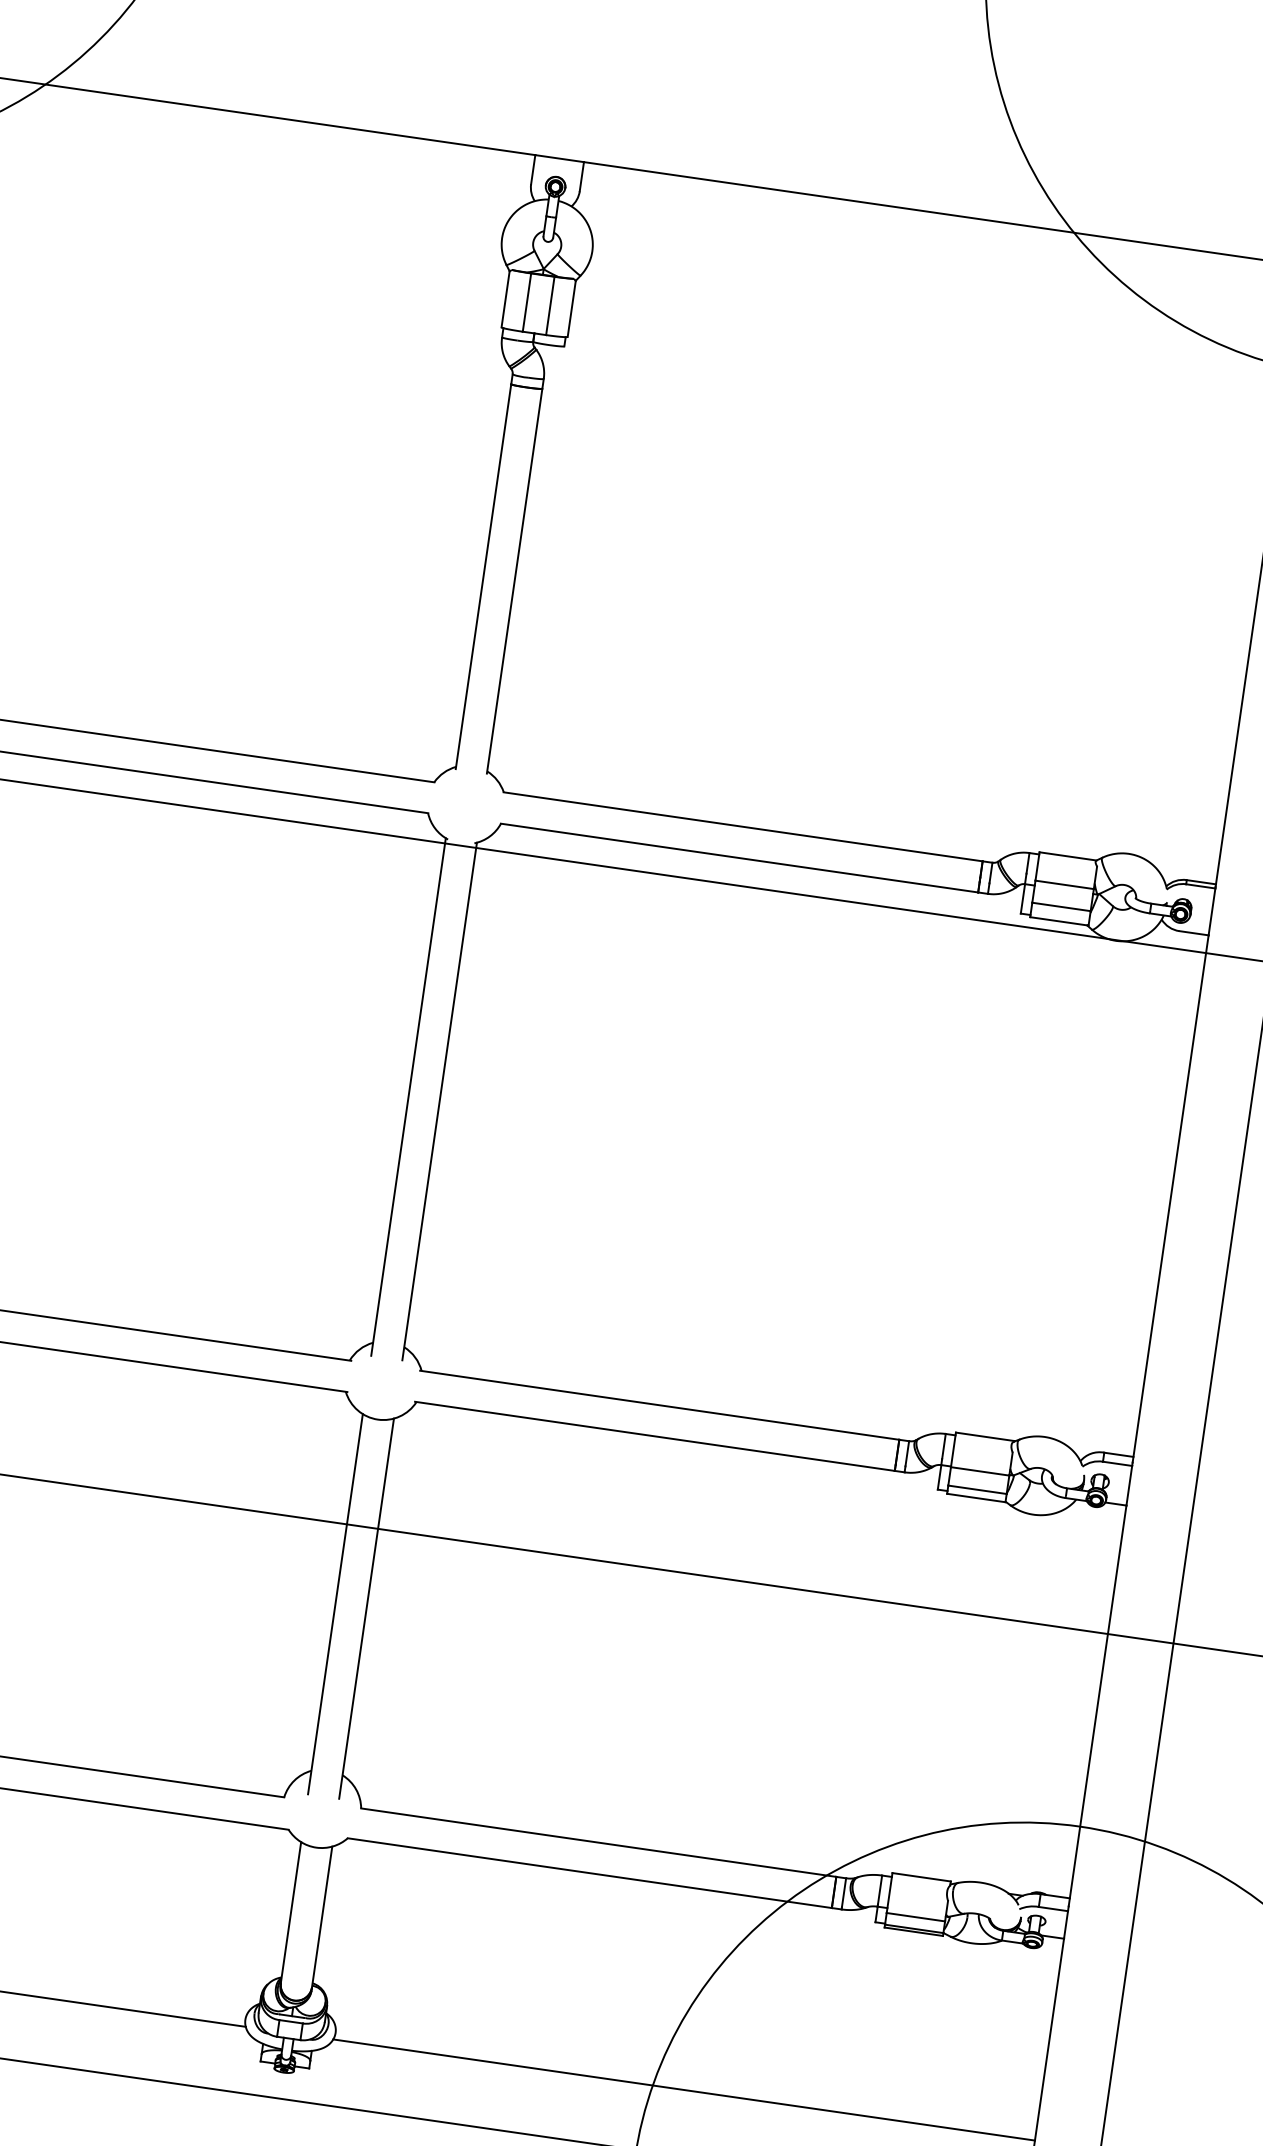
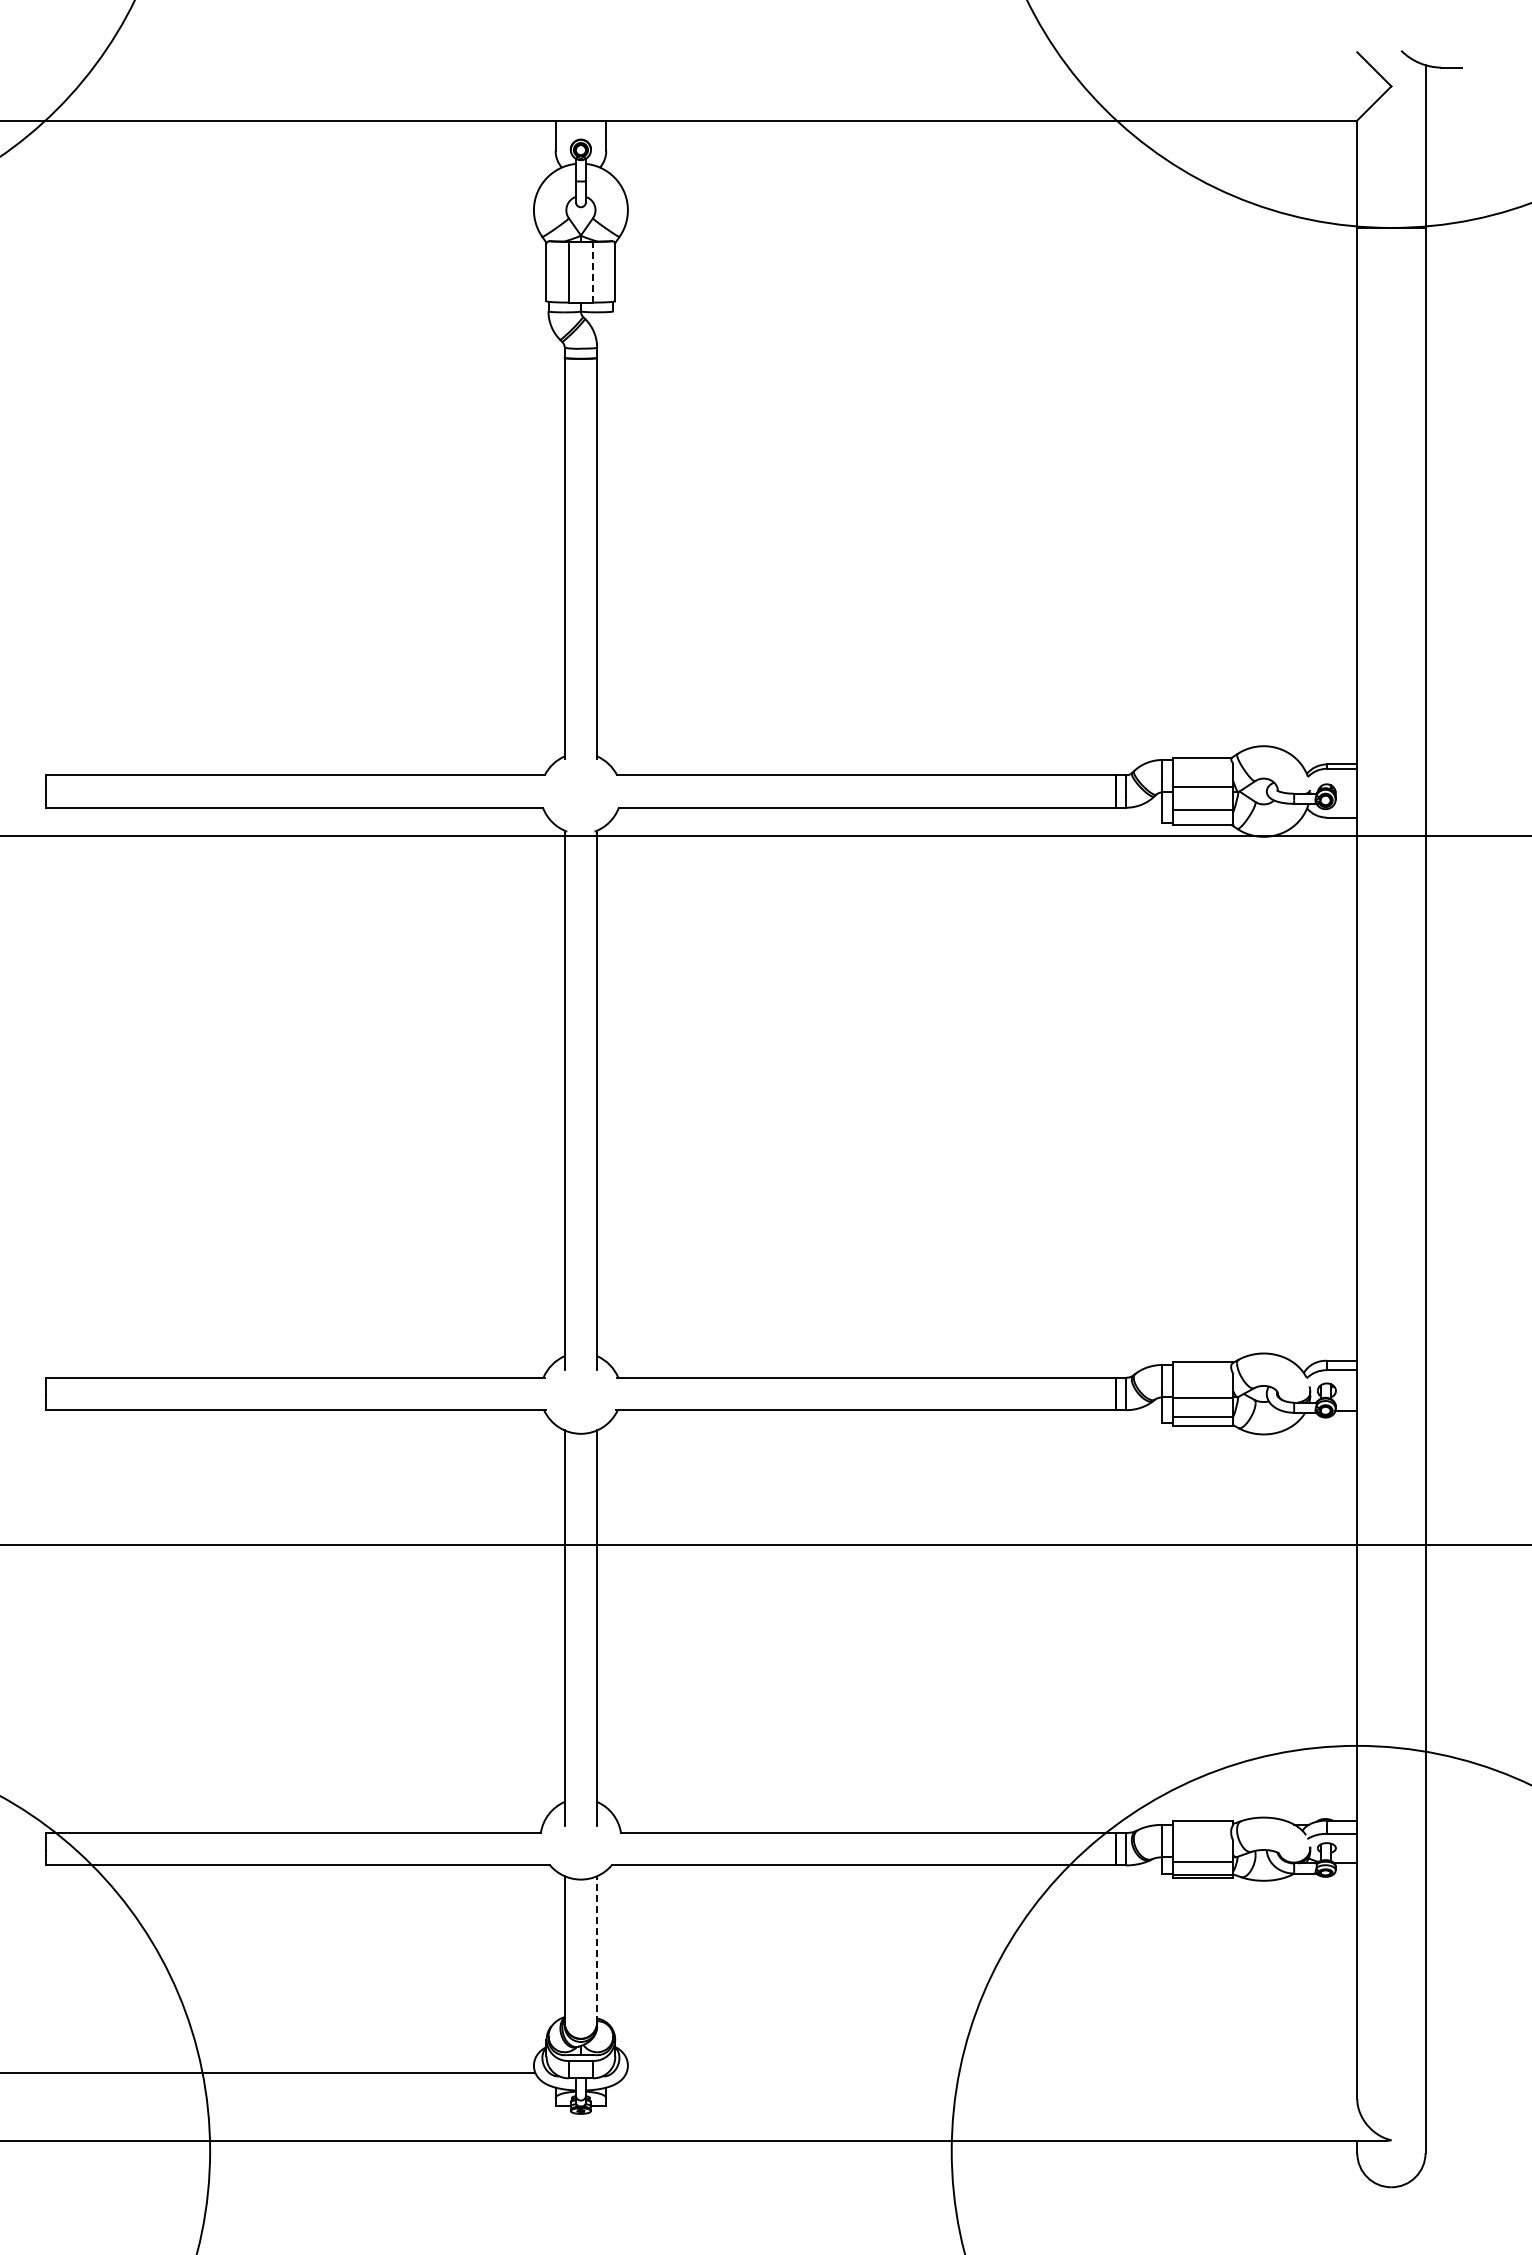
line: (550, 305) -> (593, 271), solid -> dashed
line: (322, 1917) -> (597, 1949), solid -> dashed
line: (683, 2089) -> (991, 2072), removed

